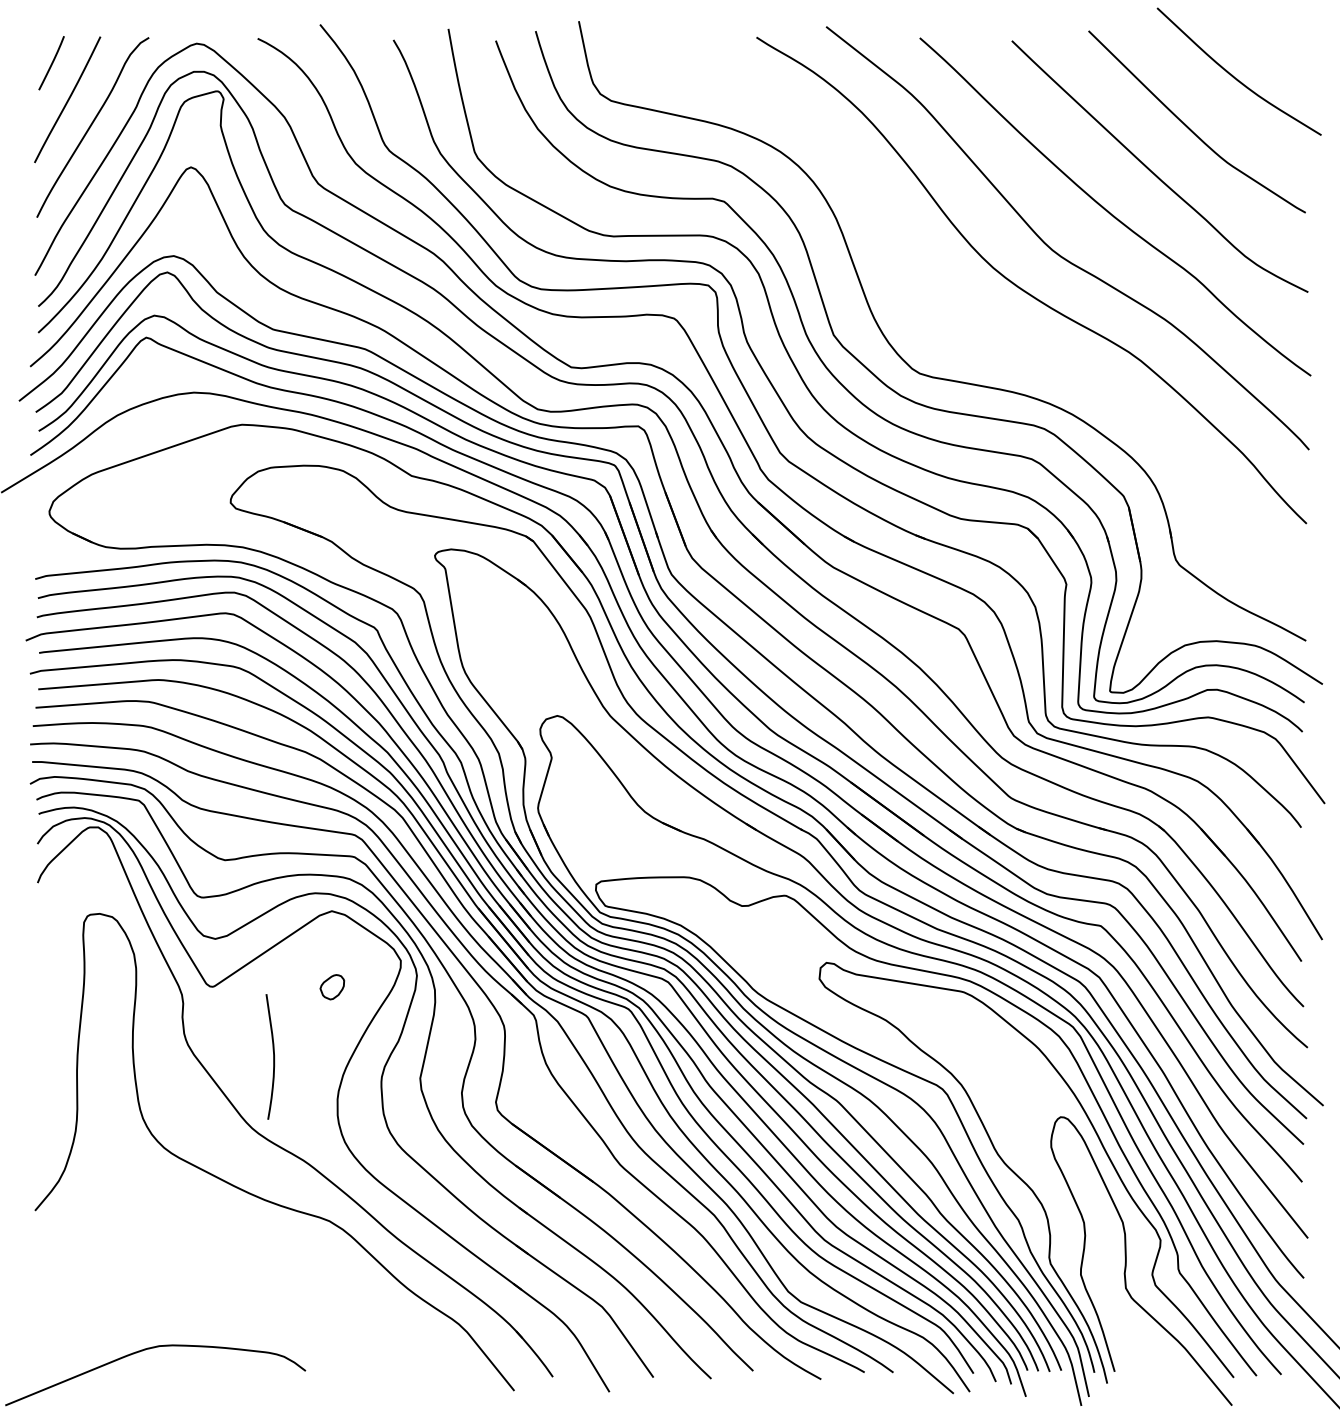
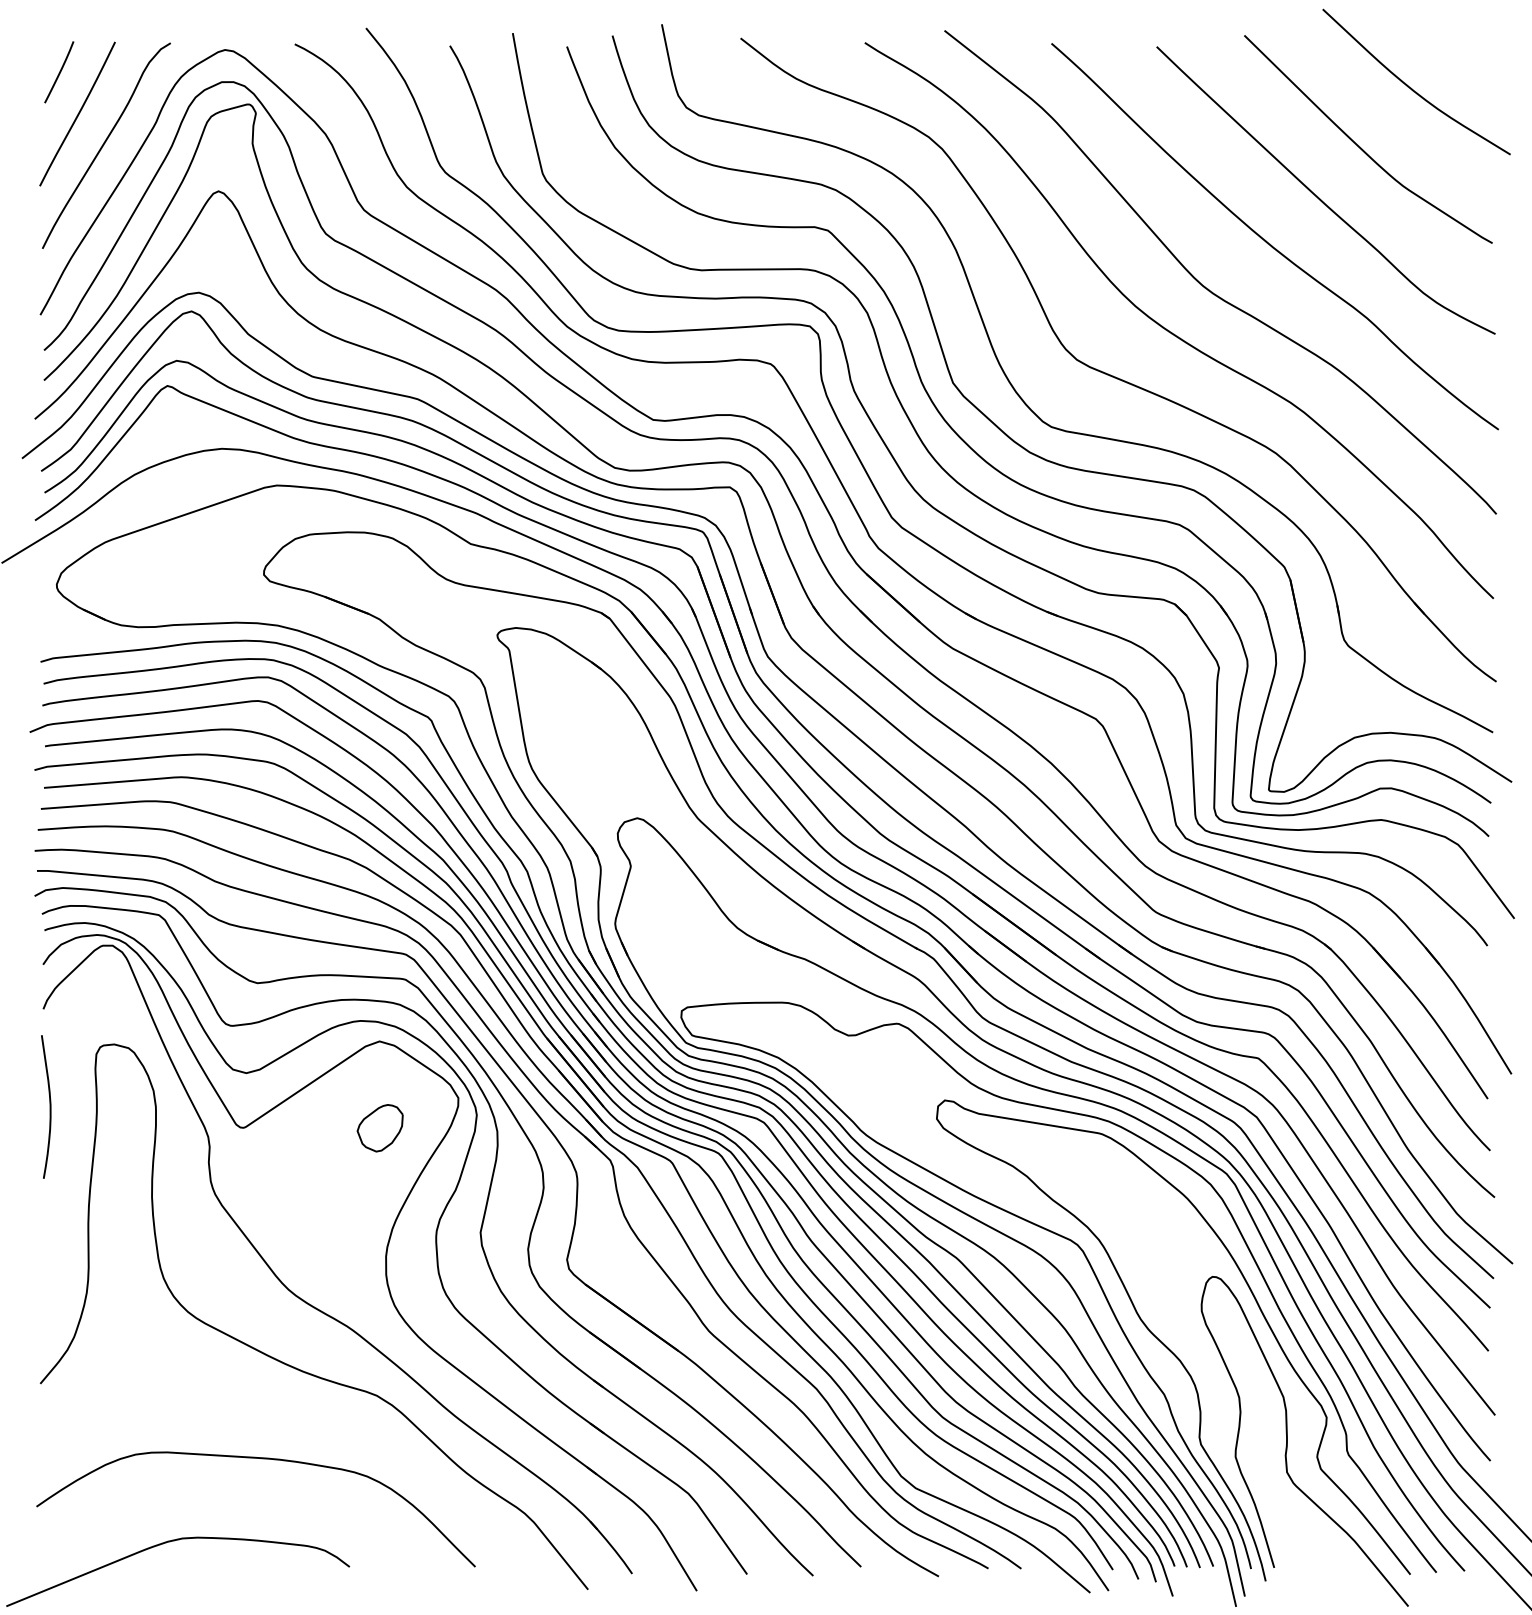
part: (974, 328) -> (1113, 375), added
part: (331, 987) -> (379, 1128), size x1.67
curve: (273, 1056) -> (49, 1106), moved
curve: (228, 1277) -> (261, 1459), added

